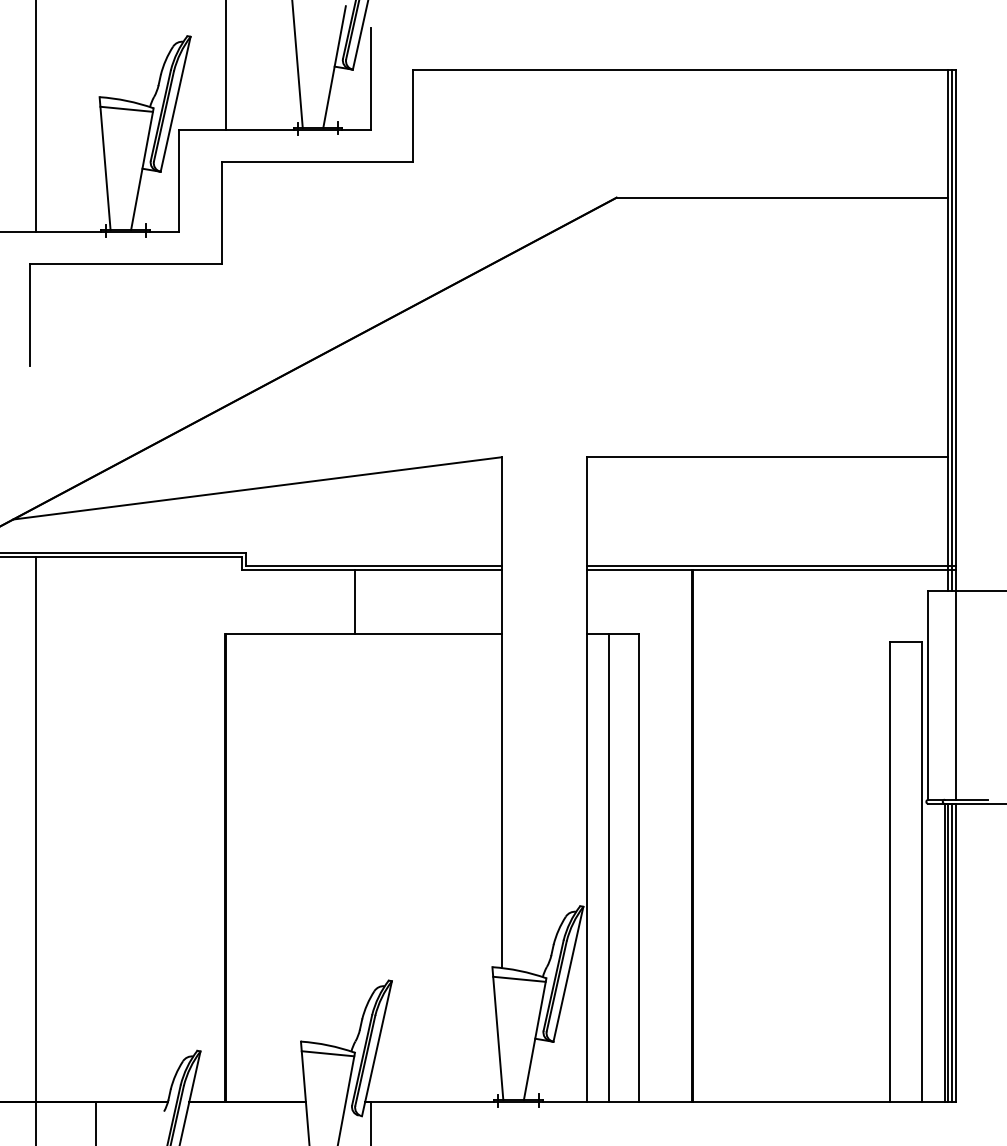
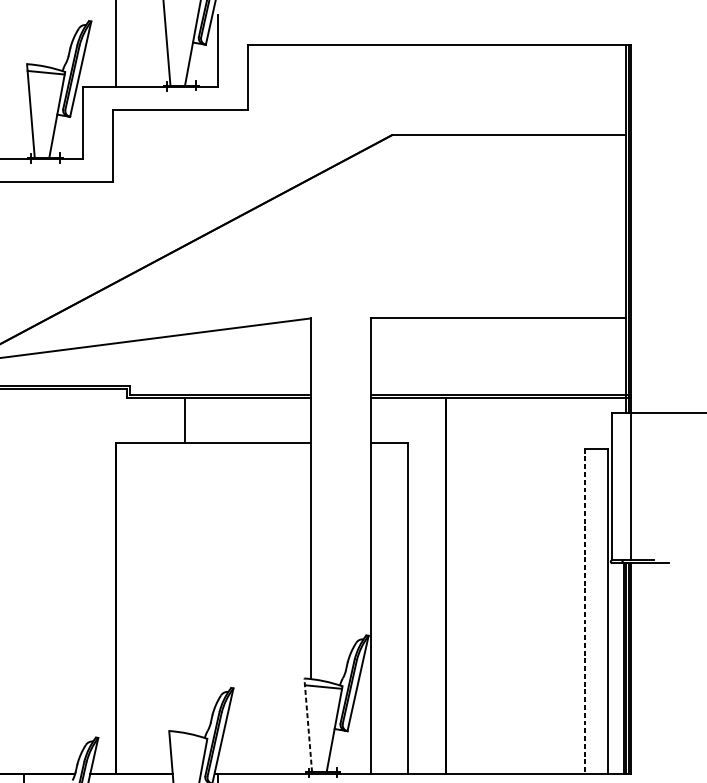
line: (355, 601) -> (185, 420), moved
line: (608, 867) -> (386, 608), removed
line: (889, 872) -> (584, 611), solid -> dashed
line: (497, 1033) -> (307, 725), solid -> dashed
line: (327, 1053) -> (187, 739), removed

